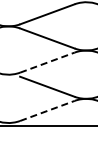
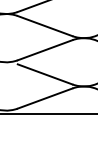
line: (47, 62) -> (45, 50), dashed -> solid
line: (47, 110) -> (45, 98), dashed -> solid

